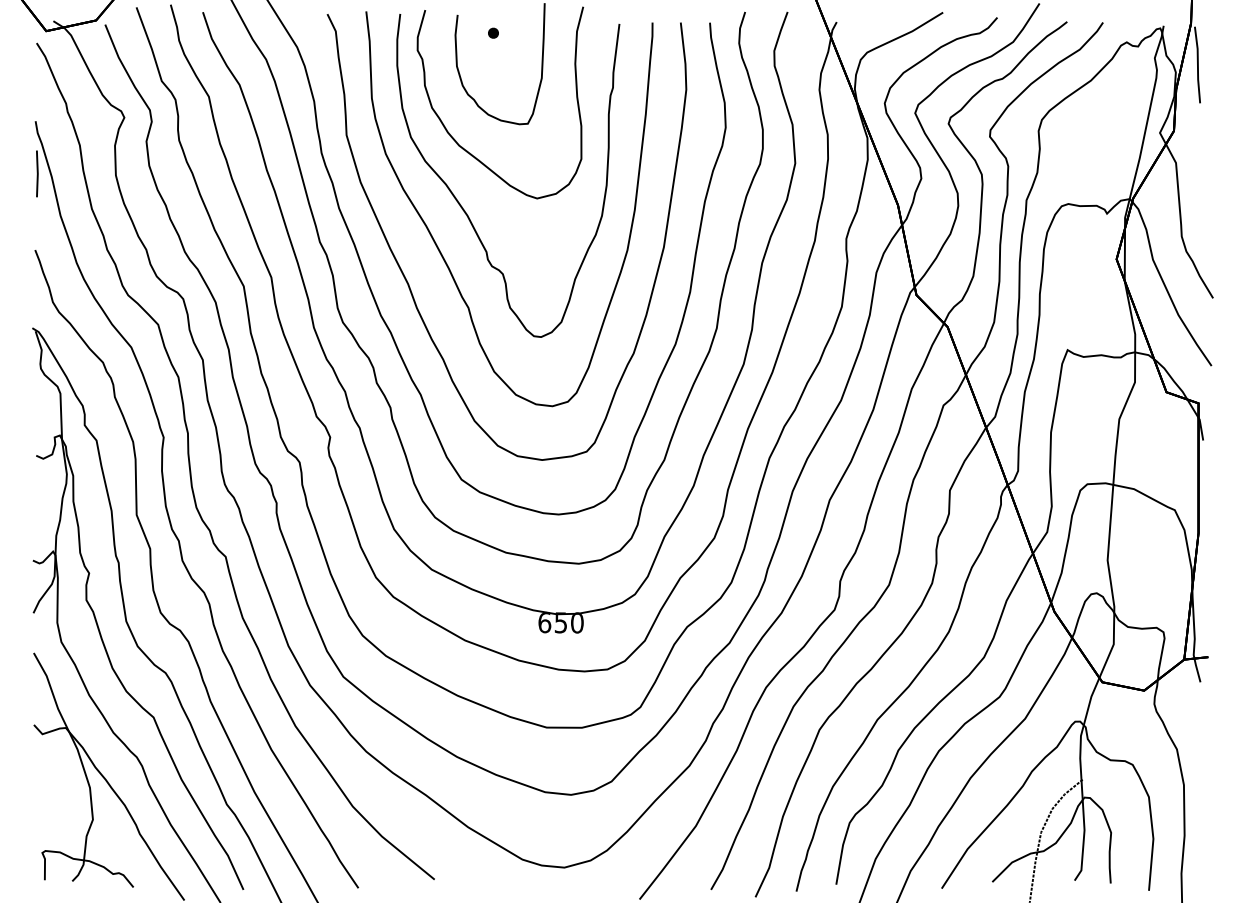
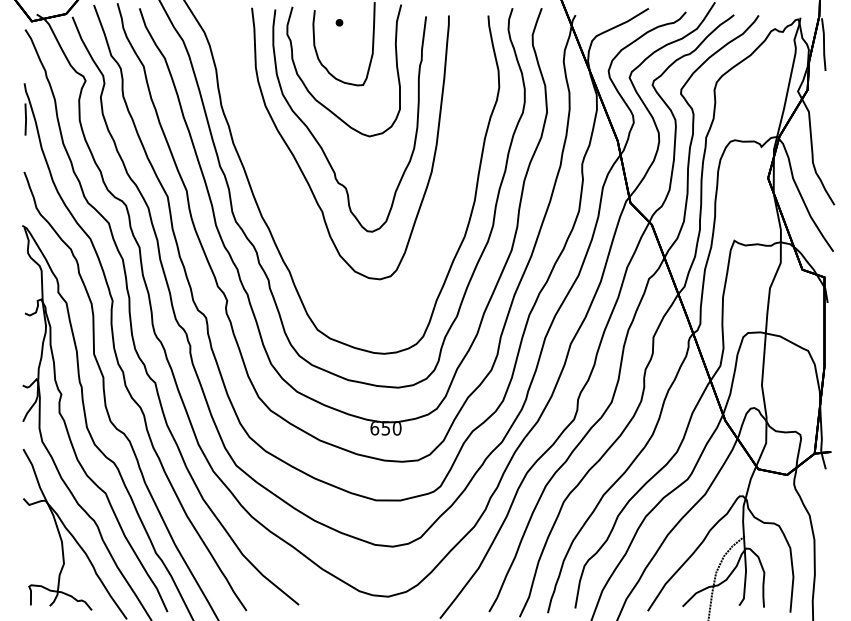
part: (410, 285) -> (282, 196), removed

